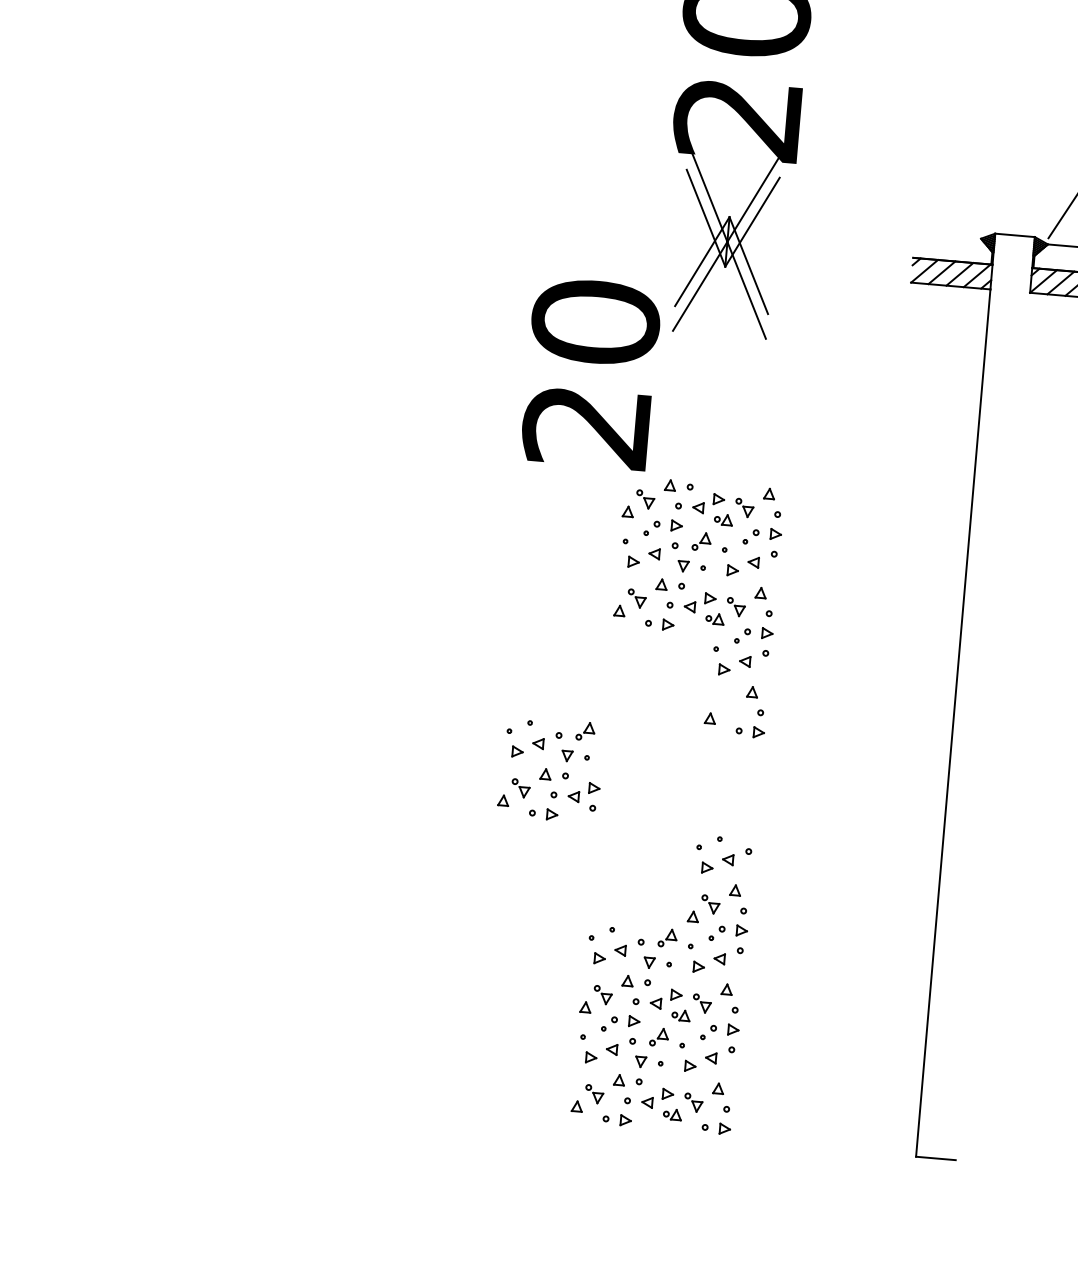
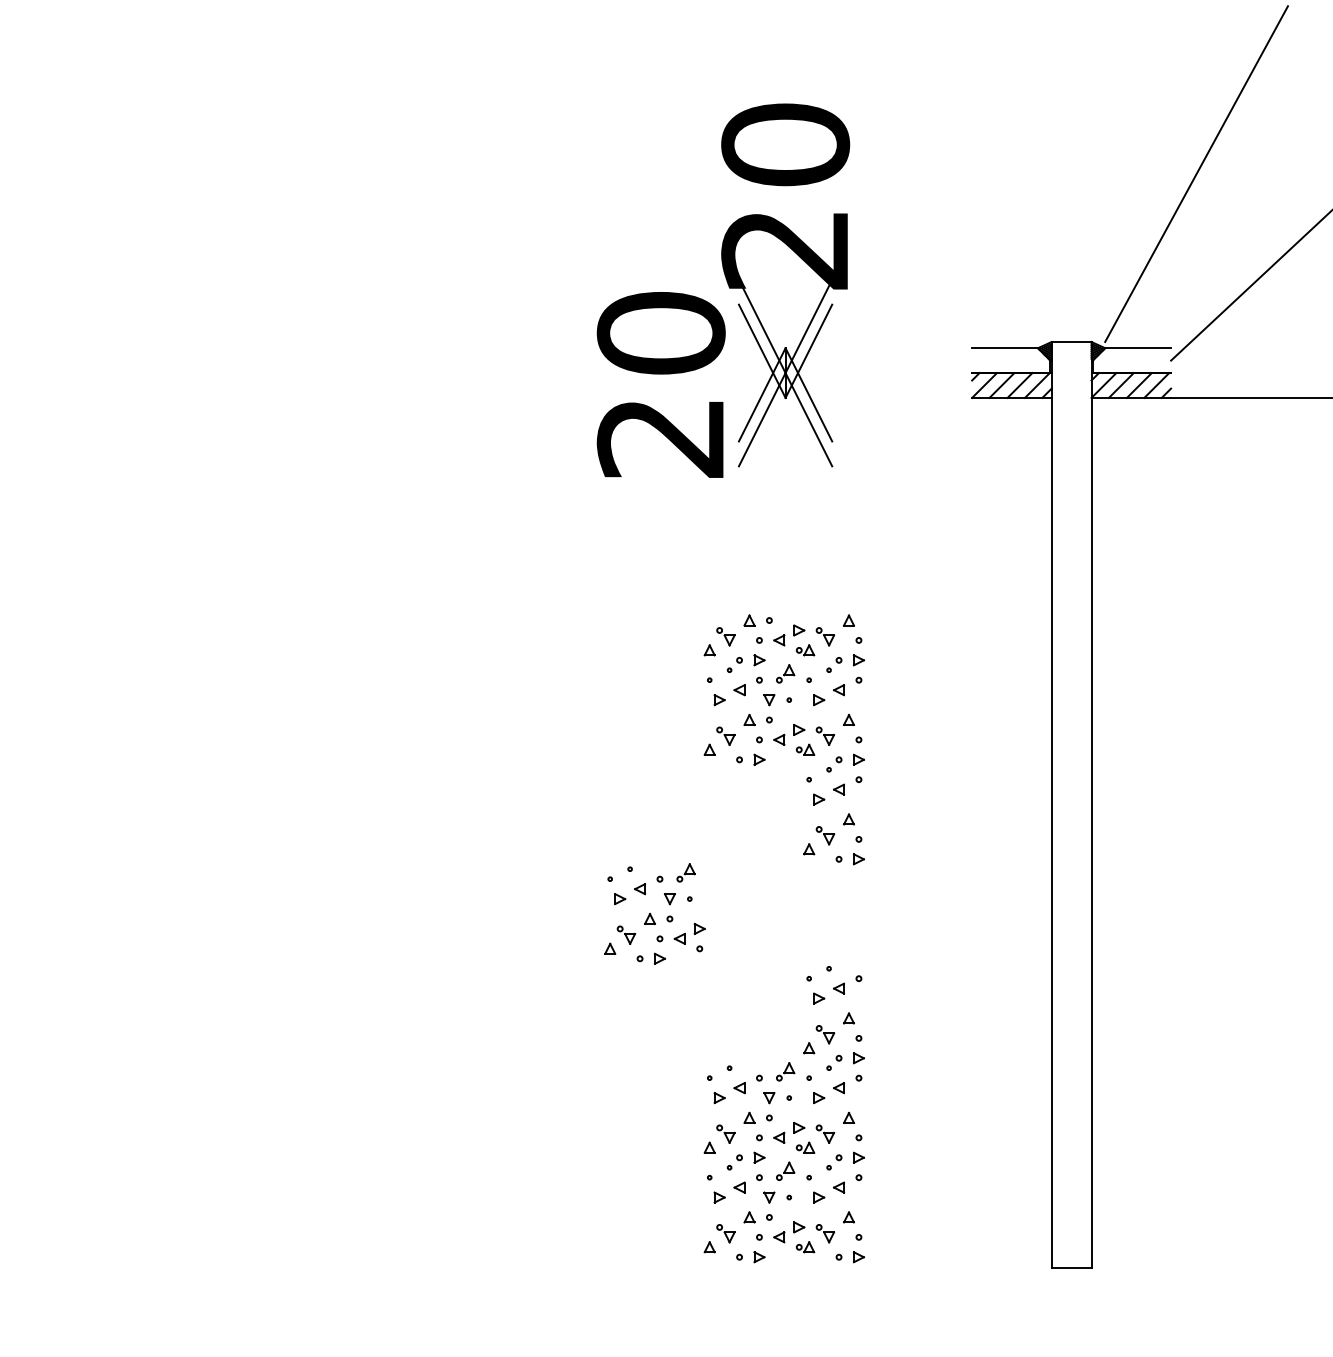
line: (948, 236) -> (1005, 348), added
text: (590, 373) -> (660, 384), moved
part: (727, 706) -> (825, 835), added
line: (992, 725) -> (1091, 832), added

